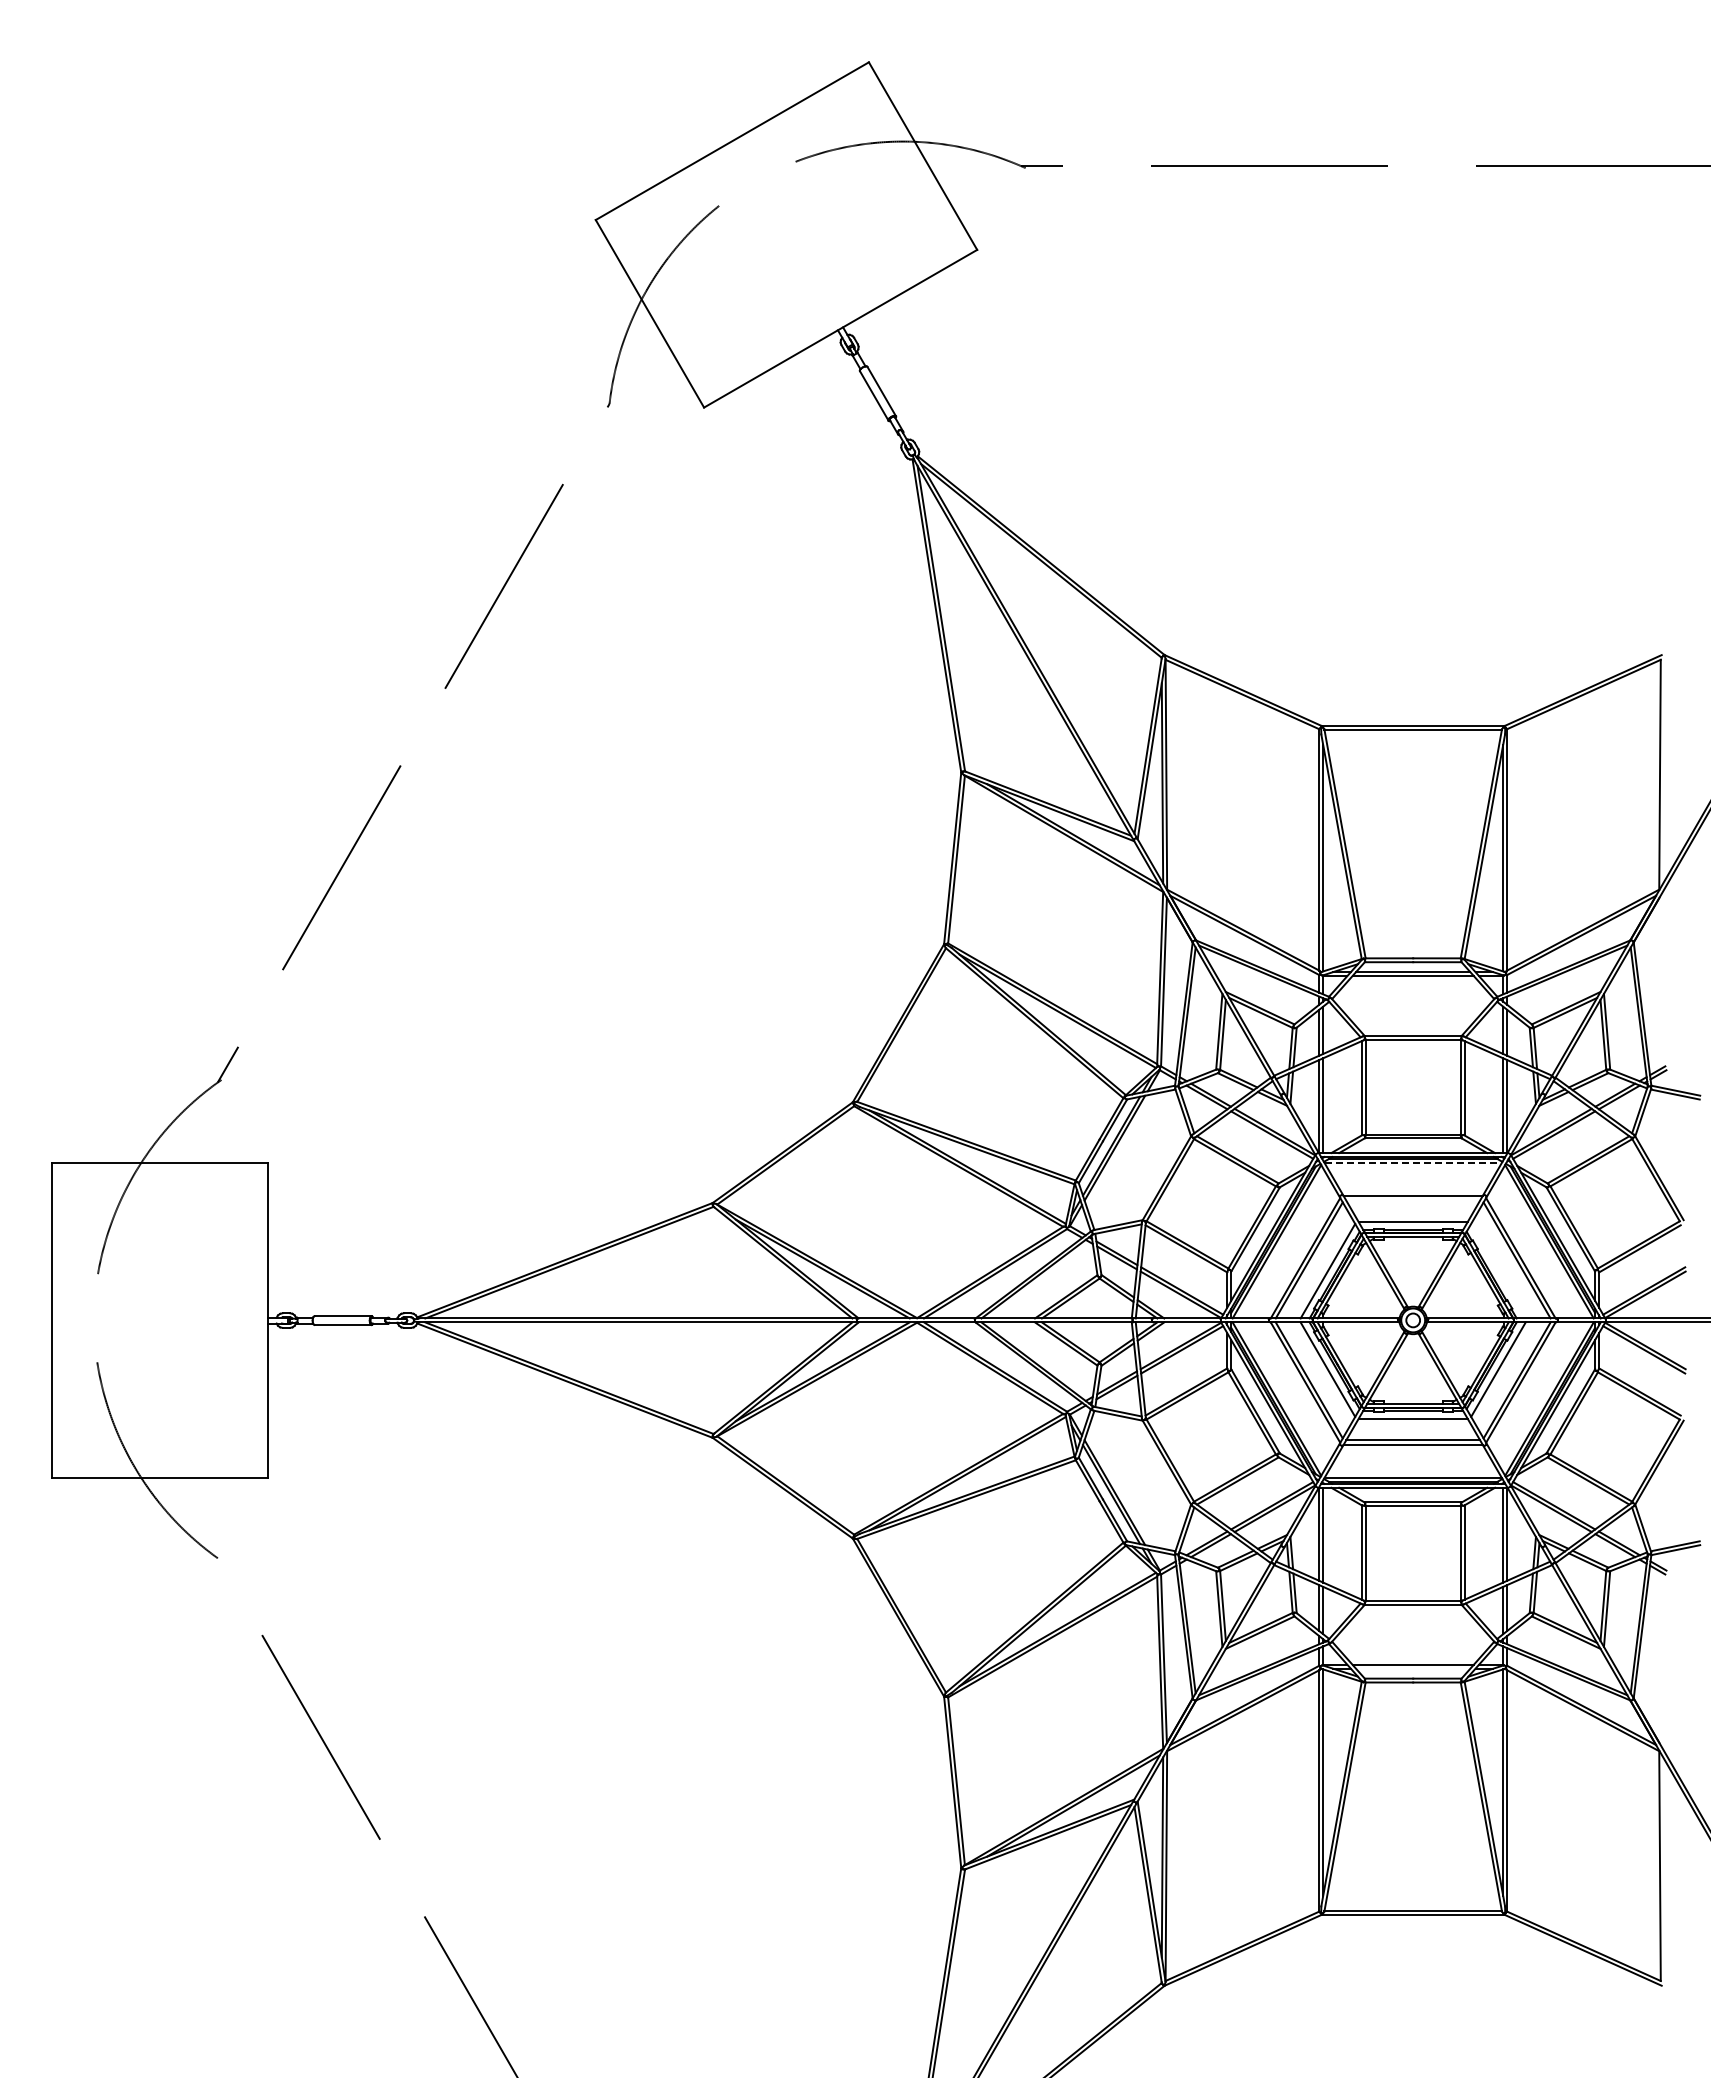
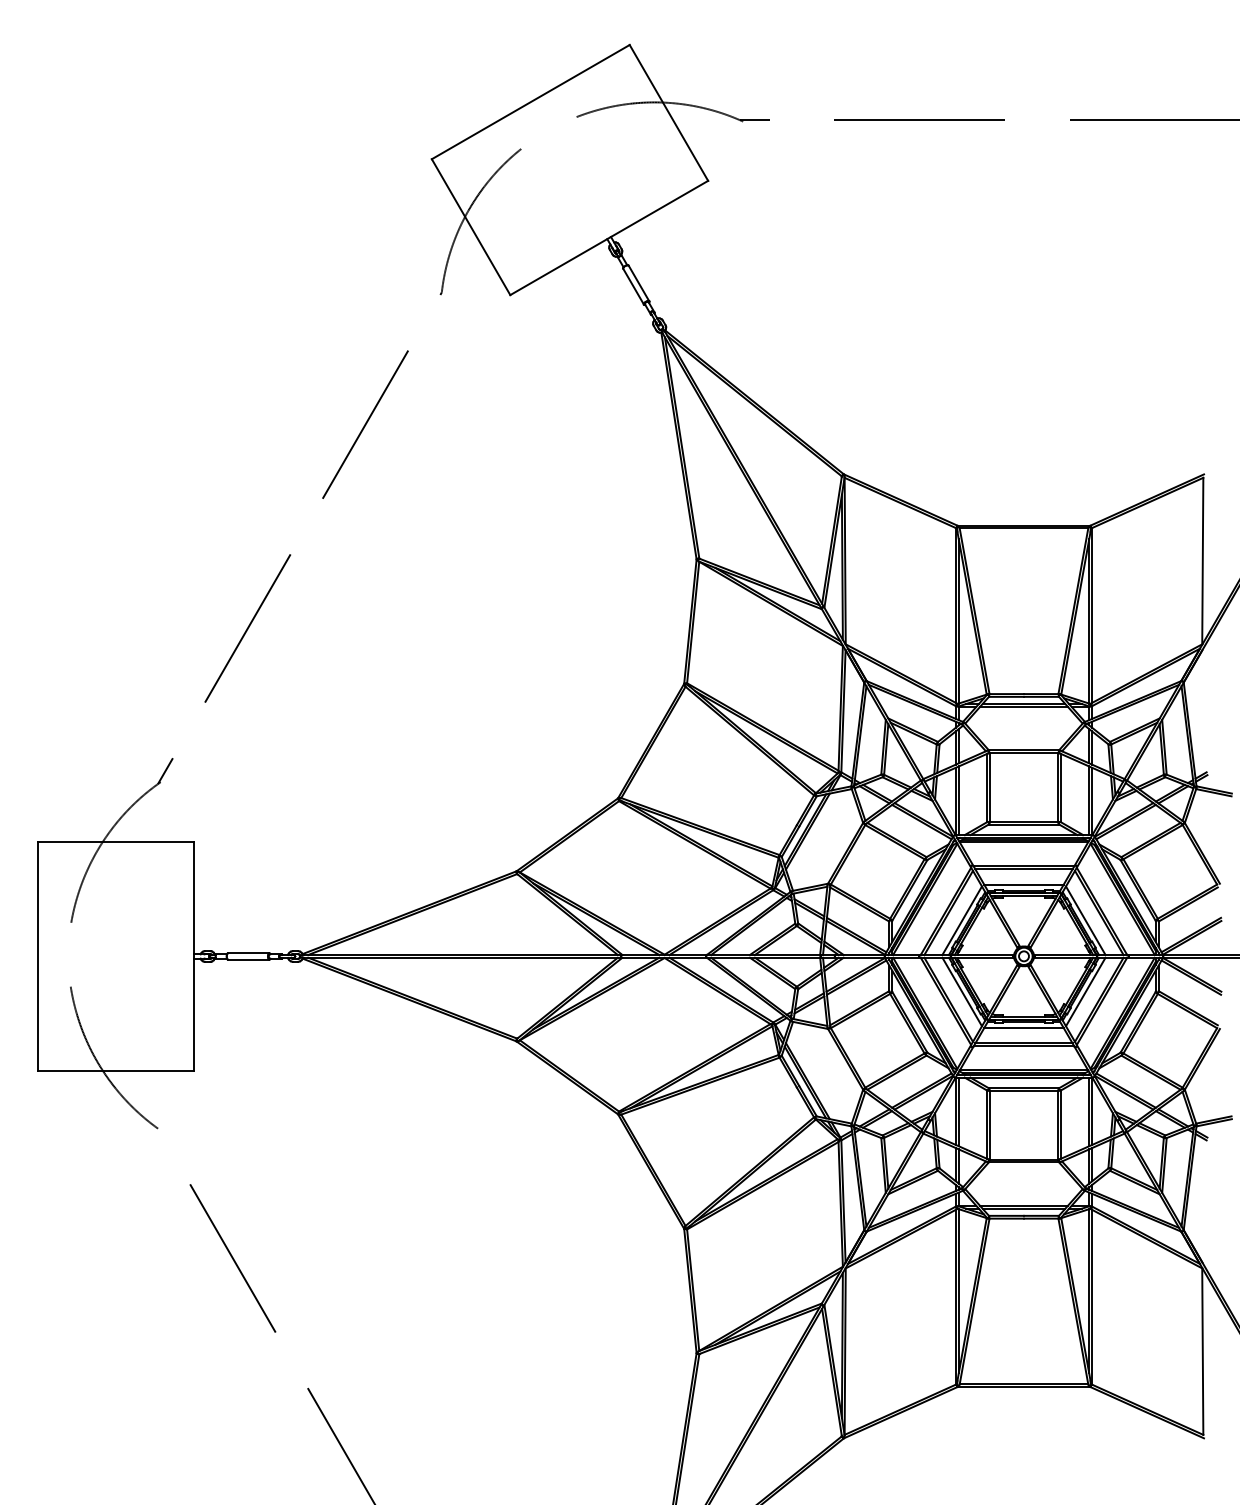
line: (1413, 1163) -> (1024, 842), dashed -> solid
line: (1413, 1200) -> (1024, 869), added
line: (1498, 1270) -> (1085, 920), added
line: (1413, 1668) -> (1024, 1208), added

